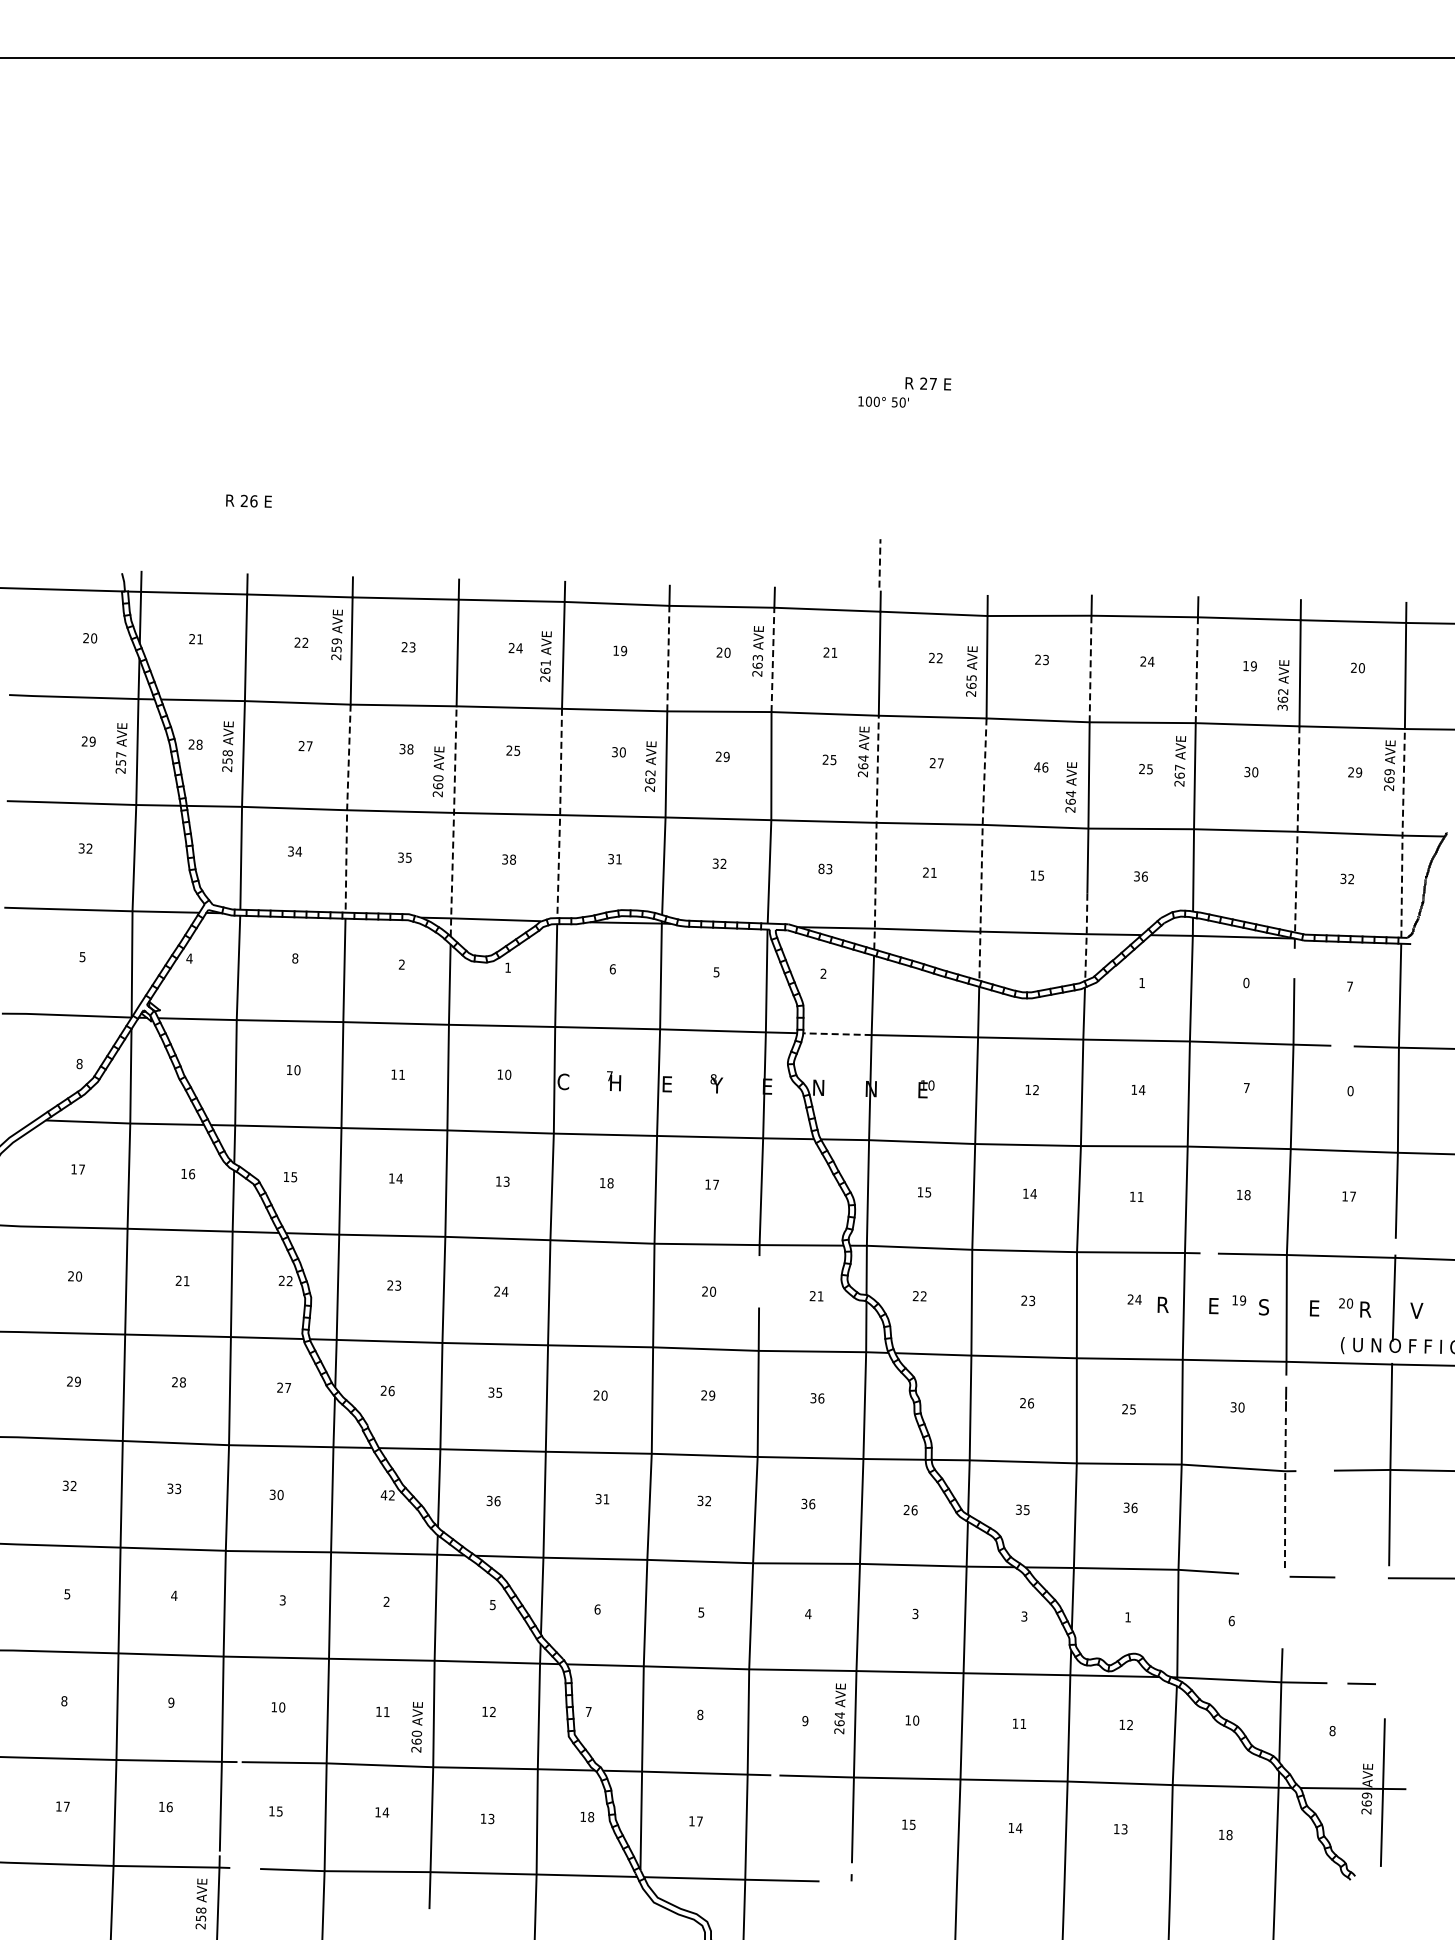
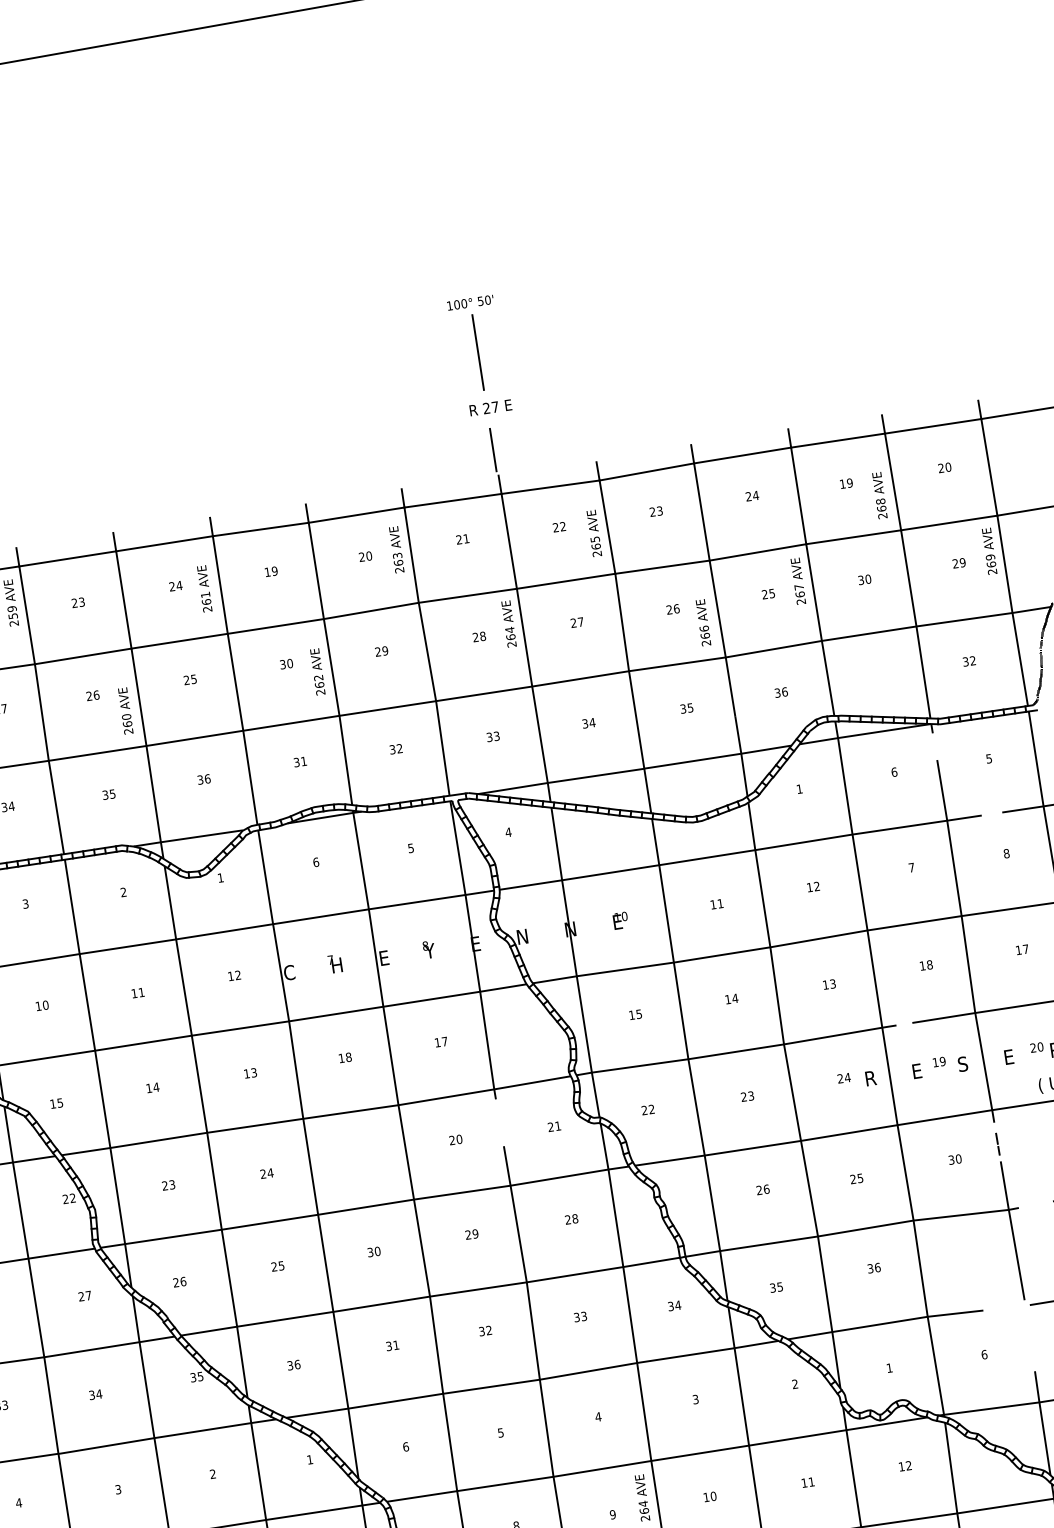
text: (928, 383) -> (490, 407), moved
line: (882, 456) -> (478, 352), added
line: (879, 562) -> (492, 449), dashed -> solid
line: (668, 658) -> (316, 570), dashed -> solid
line: (772, 659) -> (411, 554), dashed -> solid
line: (1090, 668) -> (701, 511), dashed -> solid
line: (1196, 670) -> (798, 496), dashed -> solid
text: (1283, 699) -> (882, 508), 362 -> 268
text: (406, 749) -> (92, 695), 38 -> 26
text: (833, 759) -> (482, 635), 25 -> 28
text: (1037, 767) -> (669, 610), 46 -> 26
text: (1071, 793) -> (704, 628), 264 -> 266
line: (347, 809) -> (49, 760), dashed -> solid
line: (560, 814) -> (243, 730), dashed -> solid
line: (453, 821) -> (147, 753), dashed -> solid
line: (1297, 829) -> (916, 624), dashed -> solid
line: (876, 831) -> (533, 694), dashed -> solid
line: (1402, 833) -> (1012, 611), dashed -> solid
line: (982, 849) -> (632, 693), dashed -> solid
text: (513, 859) -> (208, 778), 38 -> 36
text: (821, 868) -> (489, 736), 83 -> 33
text: (929, 872) -> (588, 723), 21 -> 34
text: (1033, 875) -> (683, 708), 15 -> 35
line: (1086, 937) -> (741, 756), dashed -> solid
text: (295, 958) -> (25, 903), 8 -> 3
text: (823, 973) -> (508, 832), 2 -> 4
text: (1246, 982) -> (894, 771), 0 -> 6
text: (1349, 986) -> (988, 758), 7 -> 5
line: (836, 1034) -> (530, 885), dashed -> solid
text: (508, 1074) -> (238, 974), 10 -> 12
text: (1035, 1089) -> (719, 903), 12 -> 11
text: (1142, 1090) -> (817, 886), 14 -> 12
text: (1350, 1090) -> (1006, 853), 0 -> 8
text: (1140, 1196) -> (832, 983), 11 -> 13
text: (491, 1392) -> (274, 1266), 35 -> 25
text: (596, 1395) -> (370, 1252), 20 -> 30
text: (817, 1398) -> (571, 1219), 36 -> 28
text: (280, 1494) -> (99, 1393), 30 -> 34
line: (1285, 1494) -> (1012, 1230), dashed -> solid
text: (387, 1495) -> (196, 1377), 42 -> 35
text: (812, 1504) -> (584, 1316), 36 -> 33
text: (910, 1510) -> (674, 1306), 26 -> 34
text: (492, 1605) -> (309, 1460), 5 -> 1
text: (1024, 1616) -> (795, 1384), 3 -> 2

